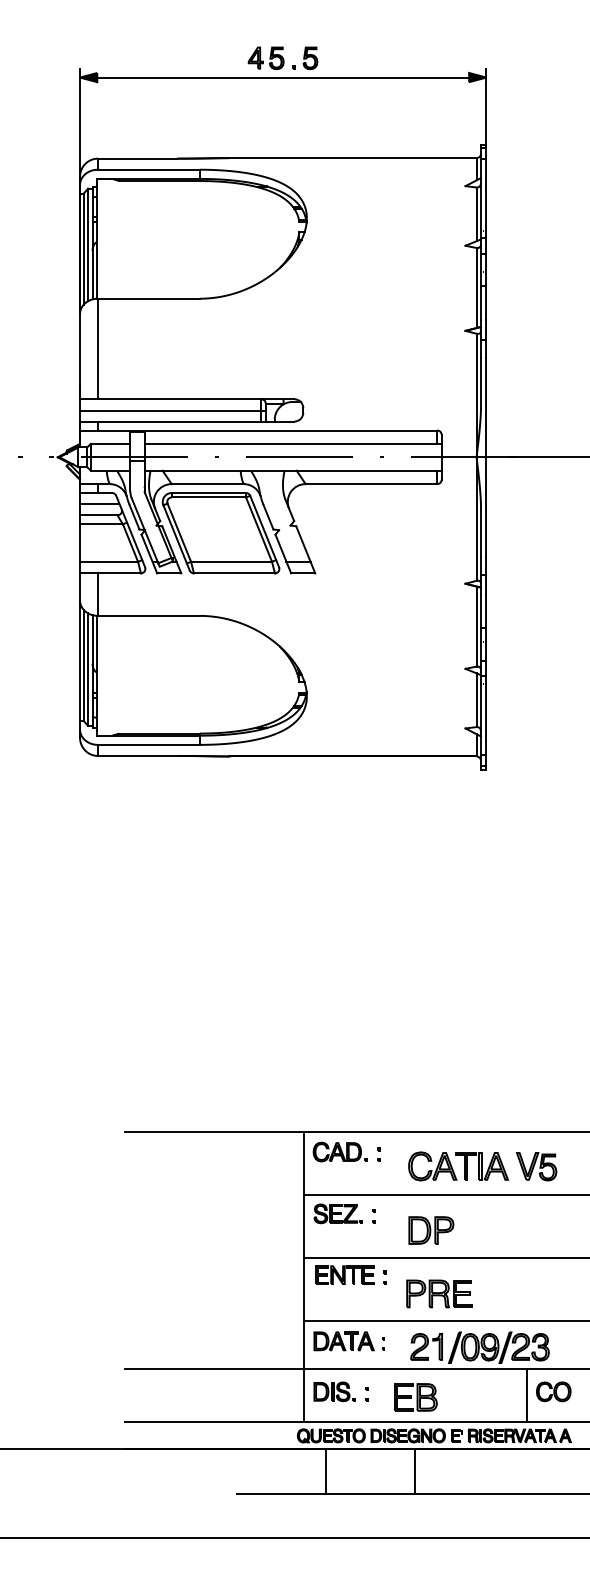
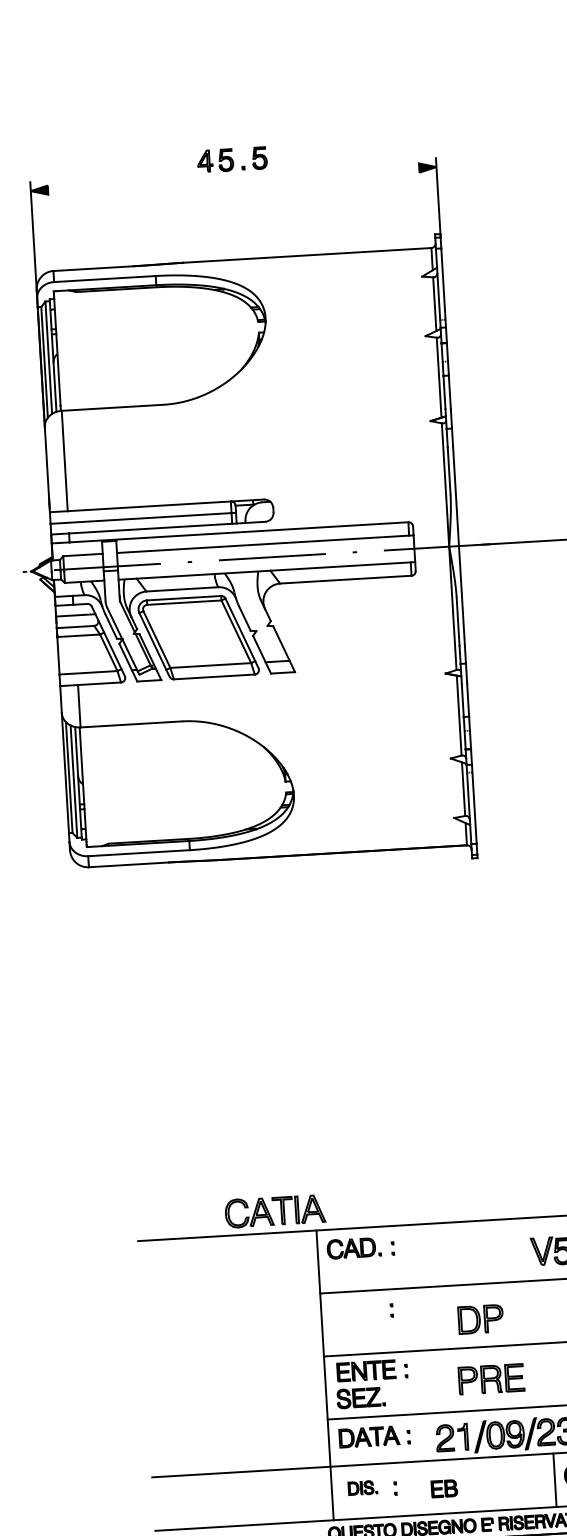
line: (283, 77) -> (233, 178), removed
part: (458, 1166) -> (275, 1211), moved
part: (337, 1213) -> (360, 1397), moved
part: (431, 1230) -> (480, 1319), moved
part: (439, 1293) -> (491, 1378), moved
part: (334, 1391) -> (362, 1487), size x0.7
part: (415, 1397) -> (443, 1488), size x0.6

